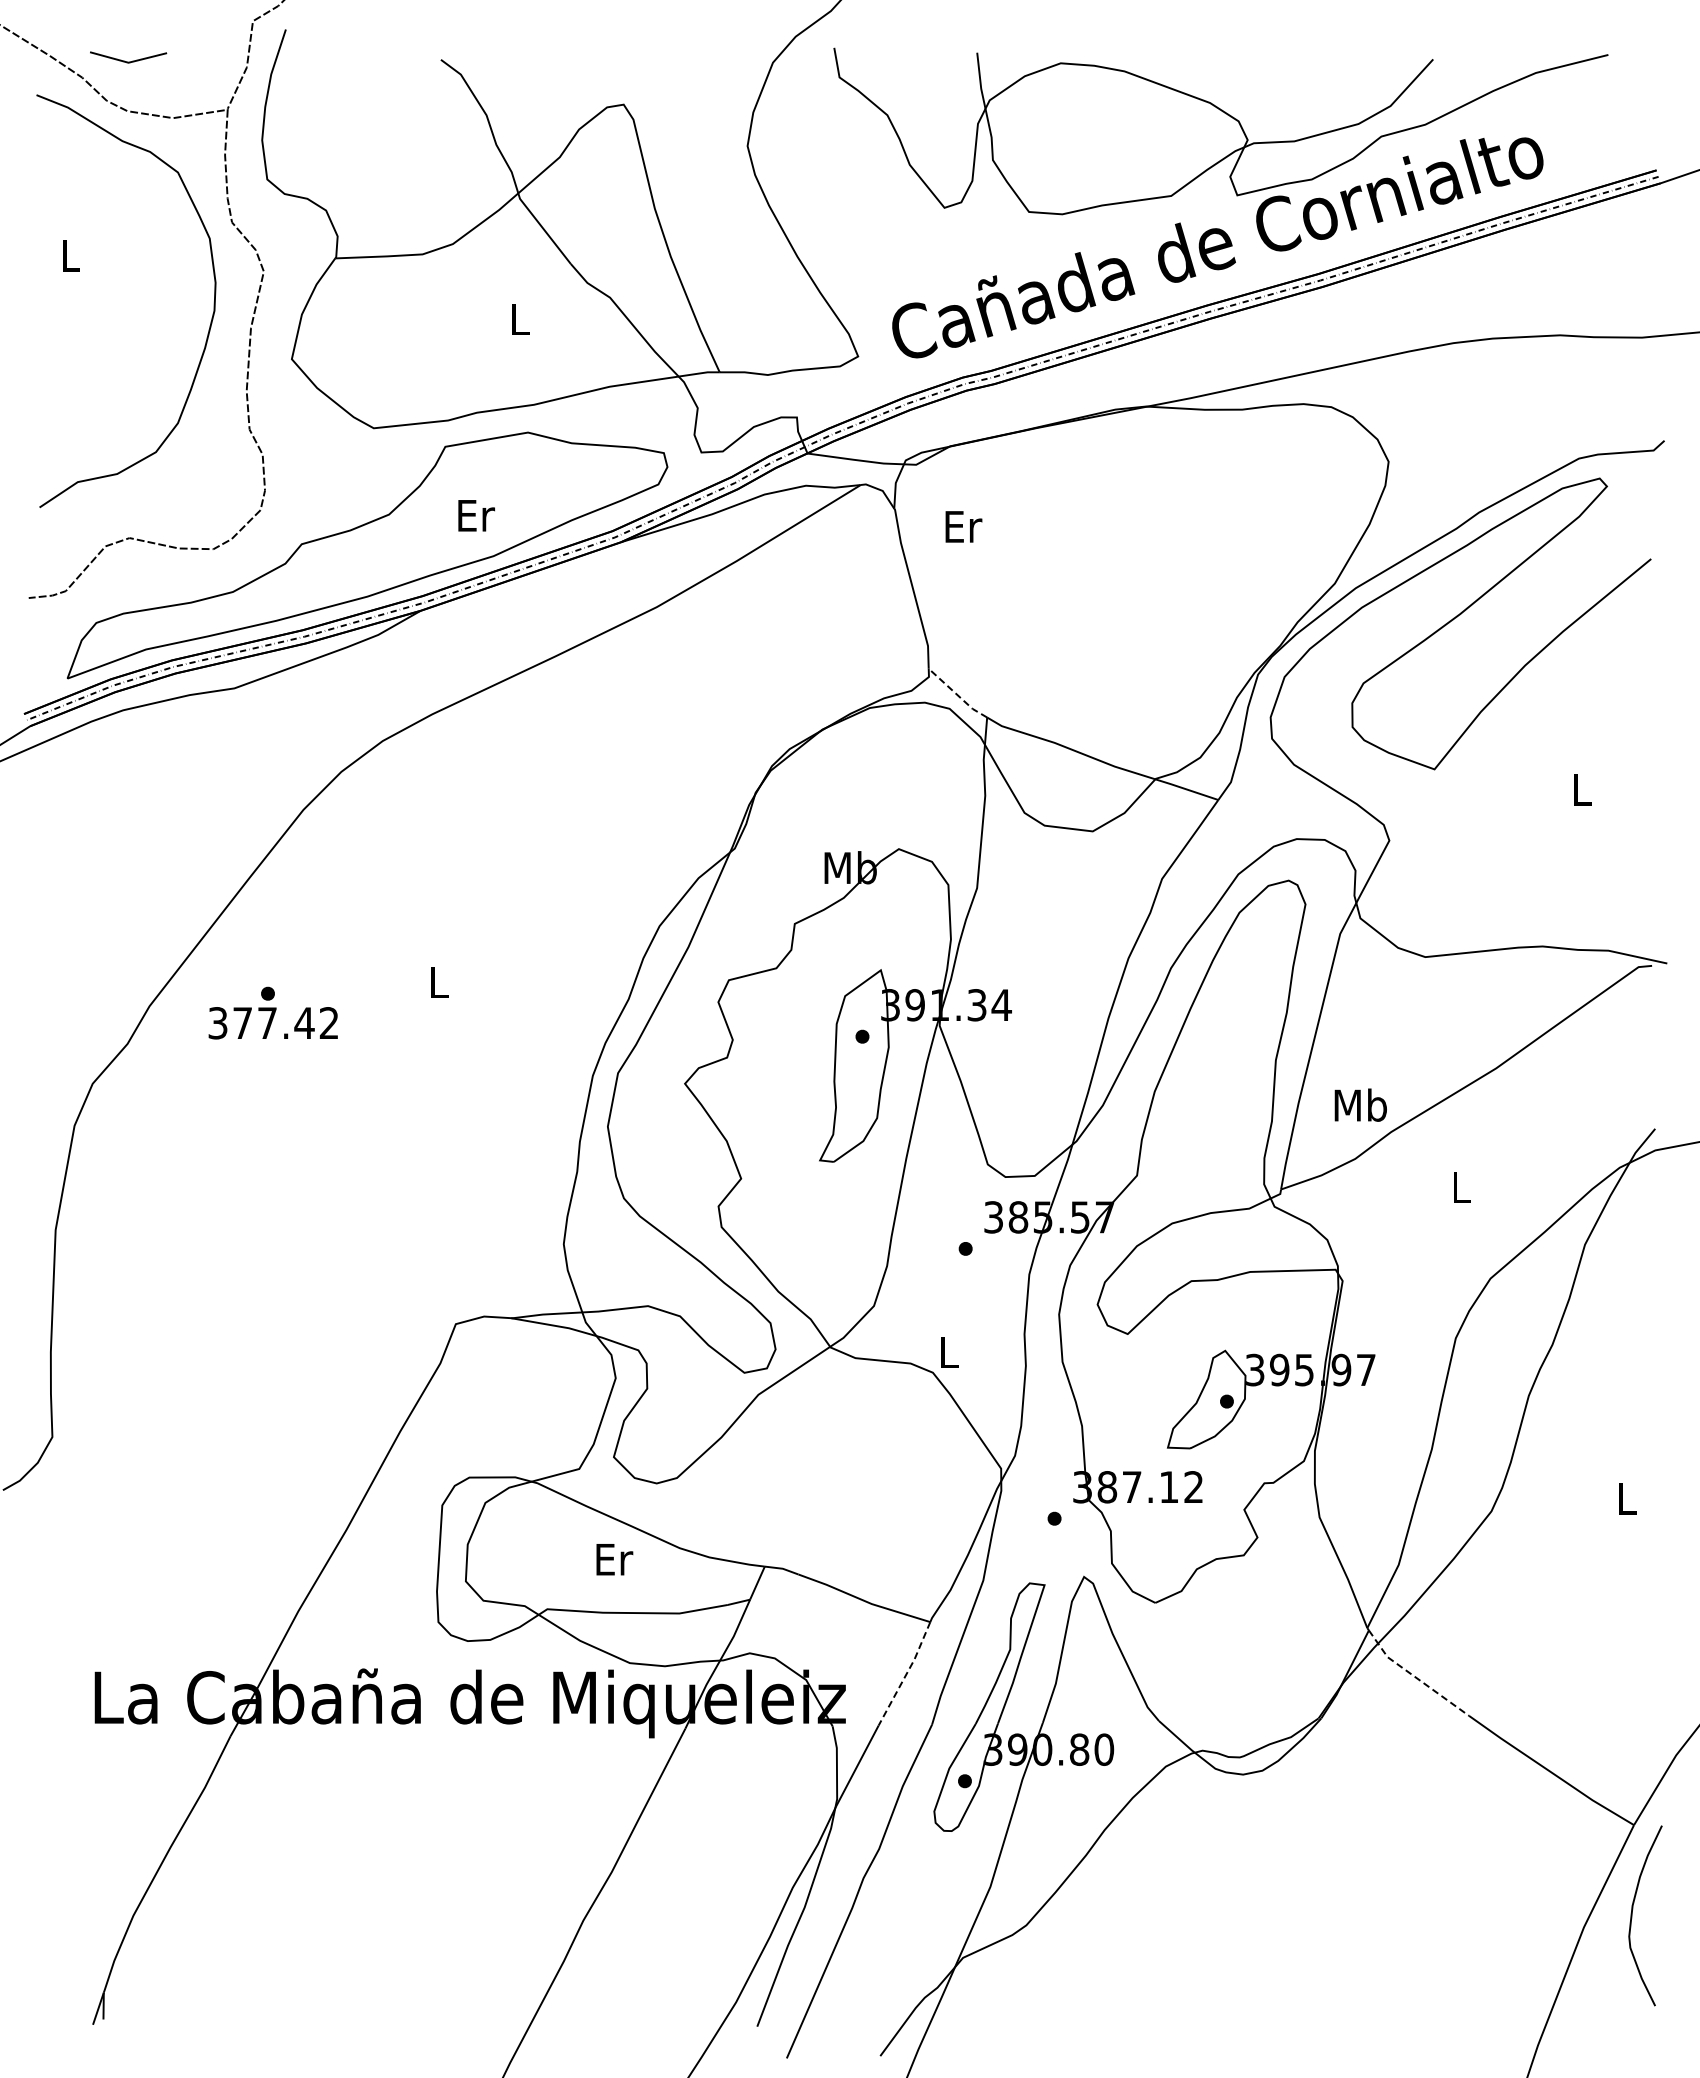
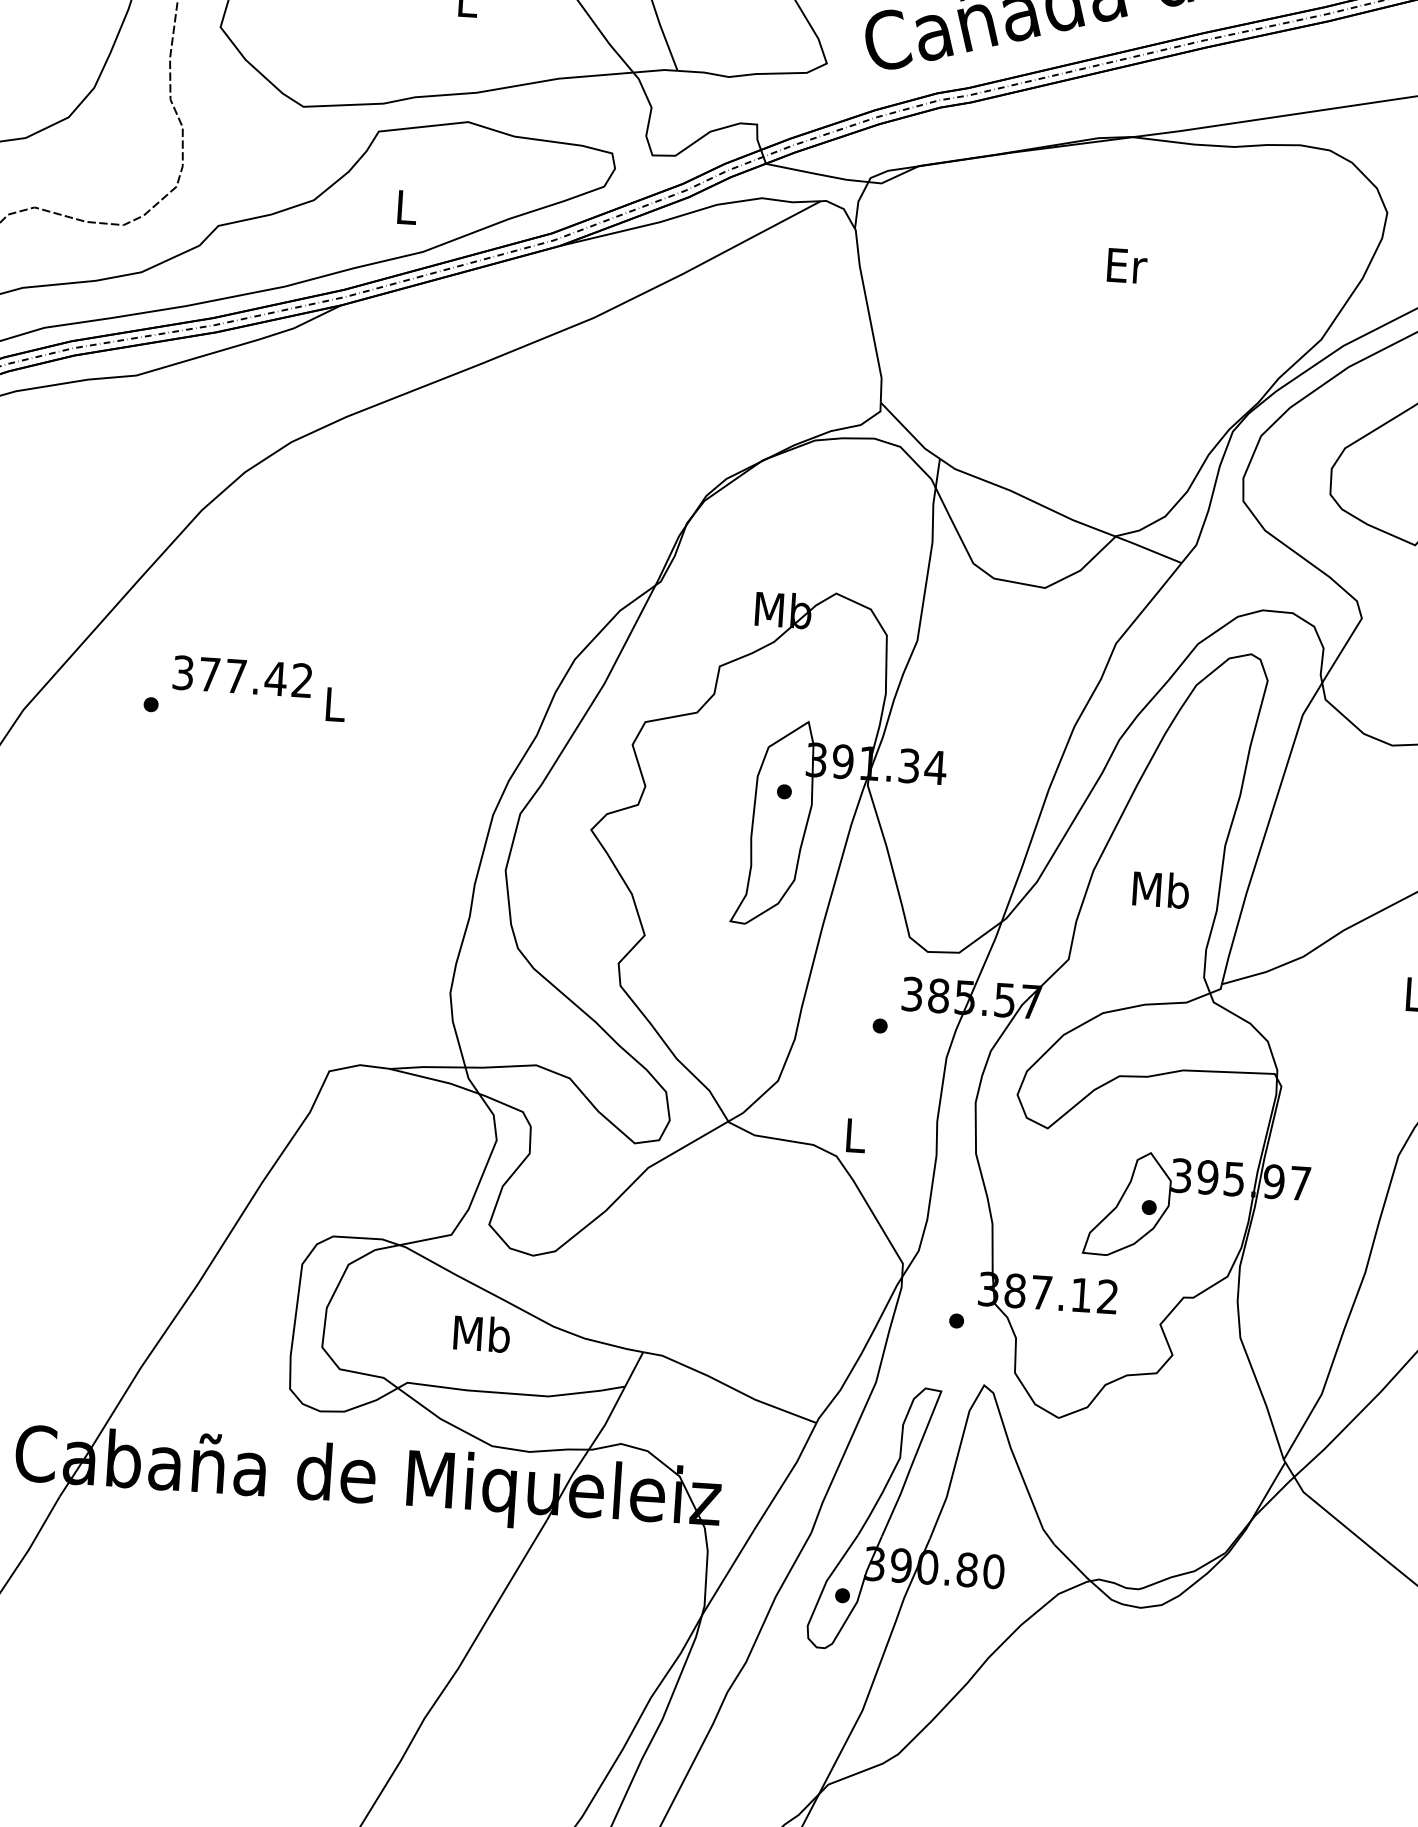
text: (476, 515) -> (407, 207), Er -> L
text: (963, 526) -> (1126, 265), moved
line: (957, 694) -> (909, 432), dashed -> solid
text: (272, 1023) -> (241, 676), moved
text: (1360, 1104) -> (1160, 889), moved
text: (613, 1558) -> (481, 1333), Er -> Mb
line: (906, 1674) -> (787, 1477), dashed -> solid
line: (1415, 1676) -> (1332, 1514), dashed -> solid

